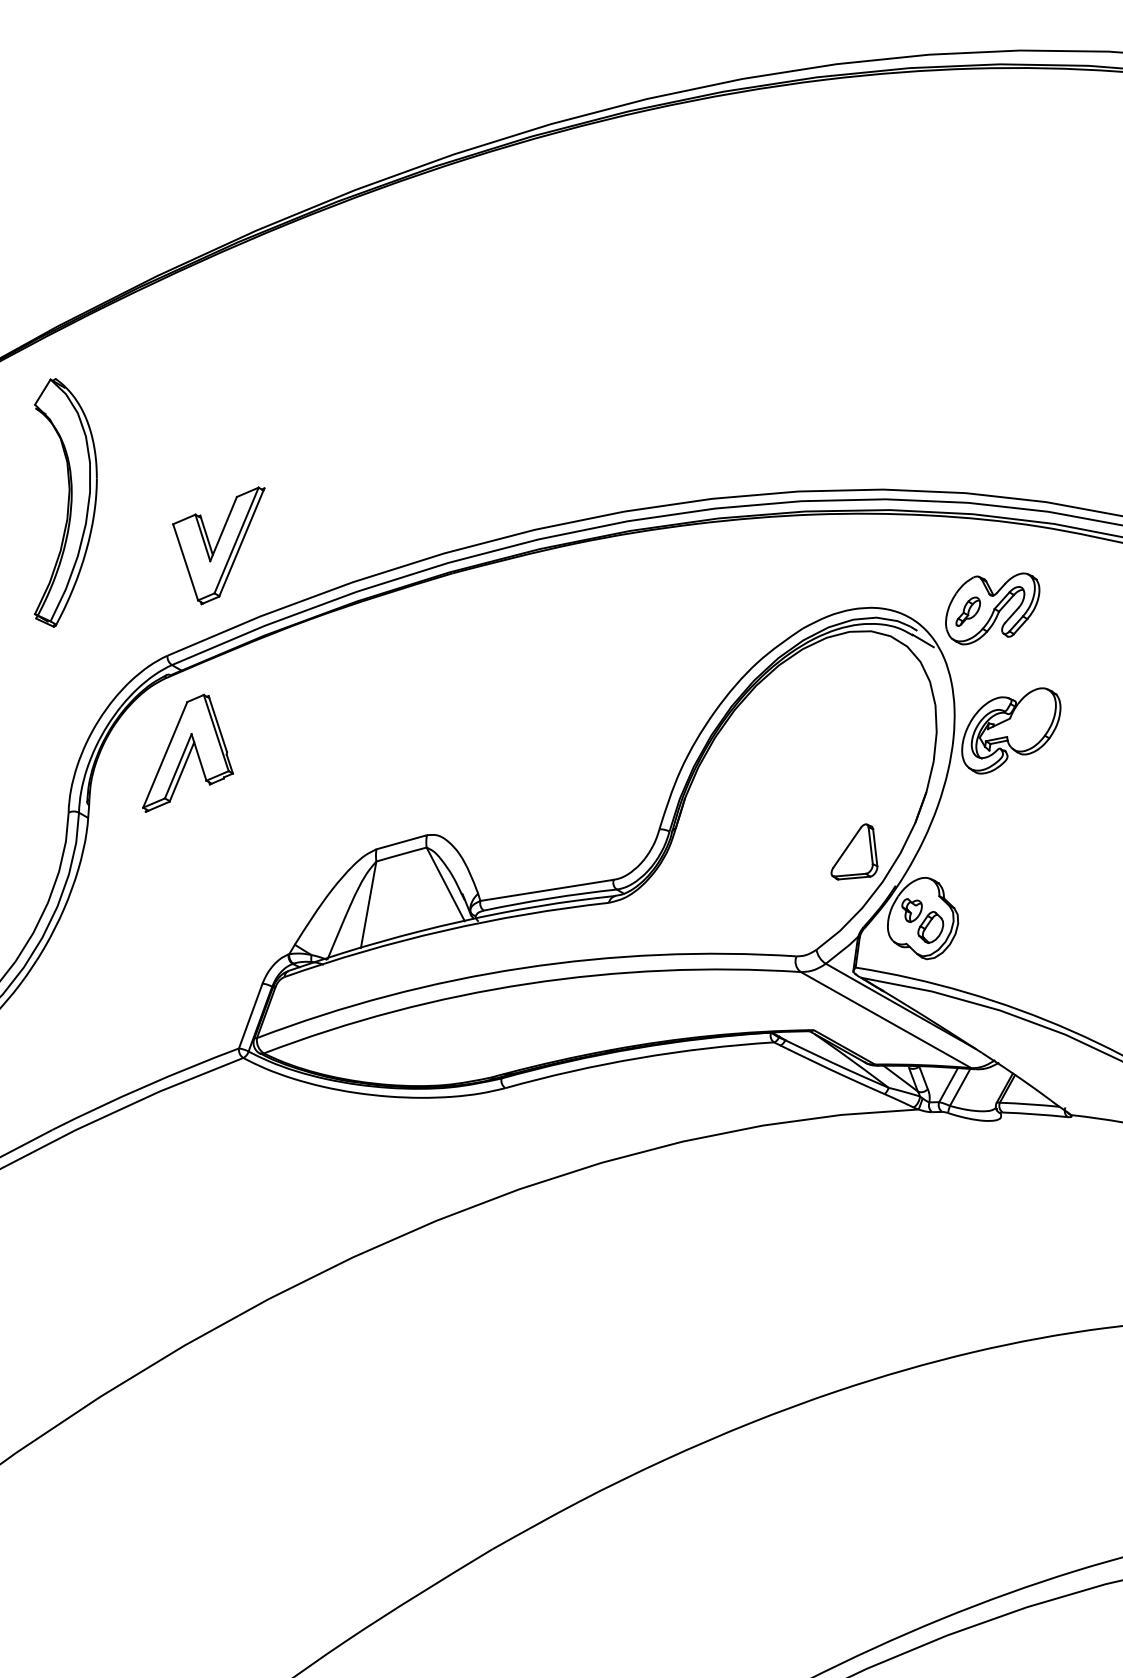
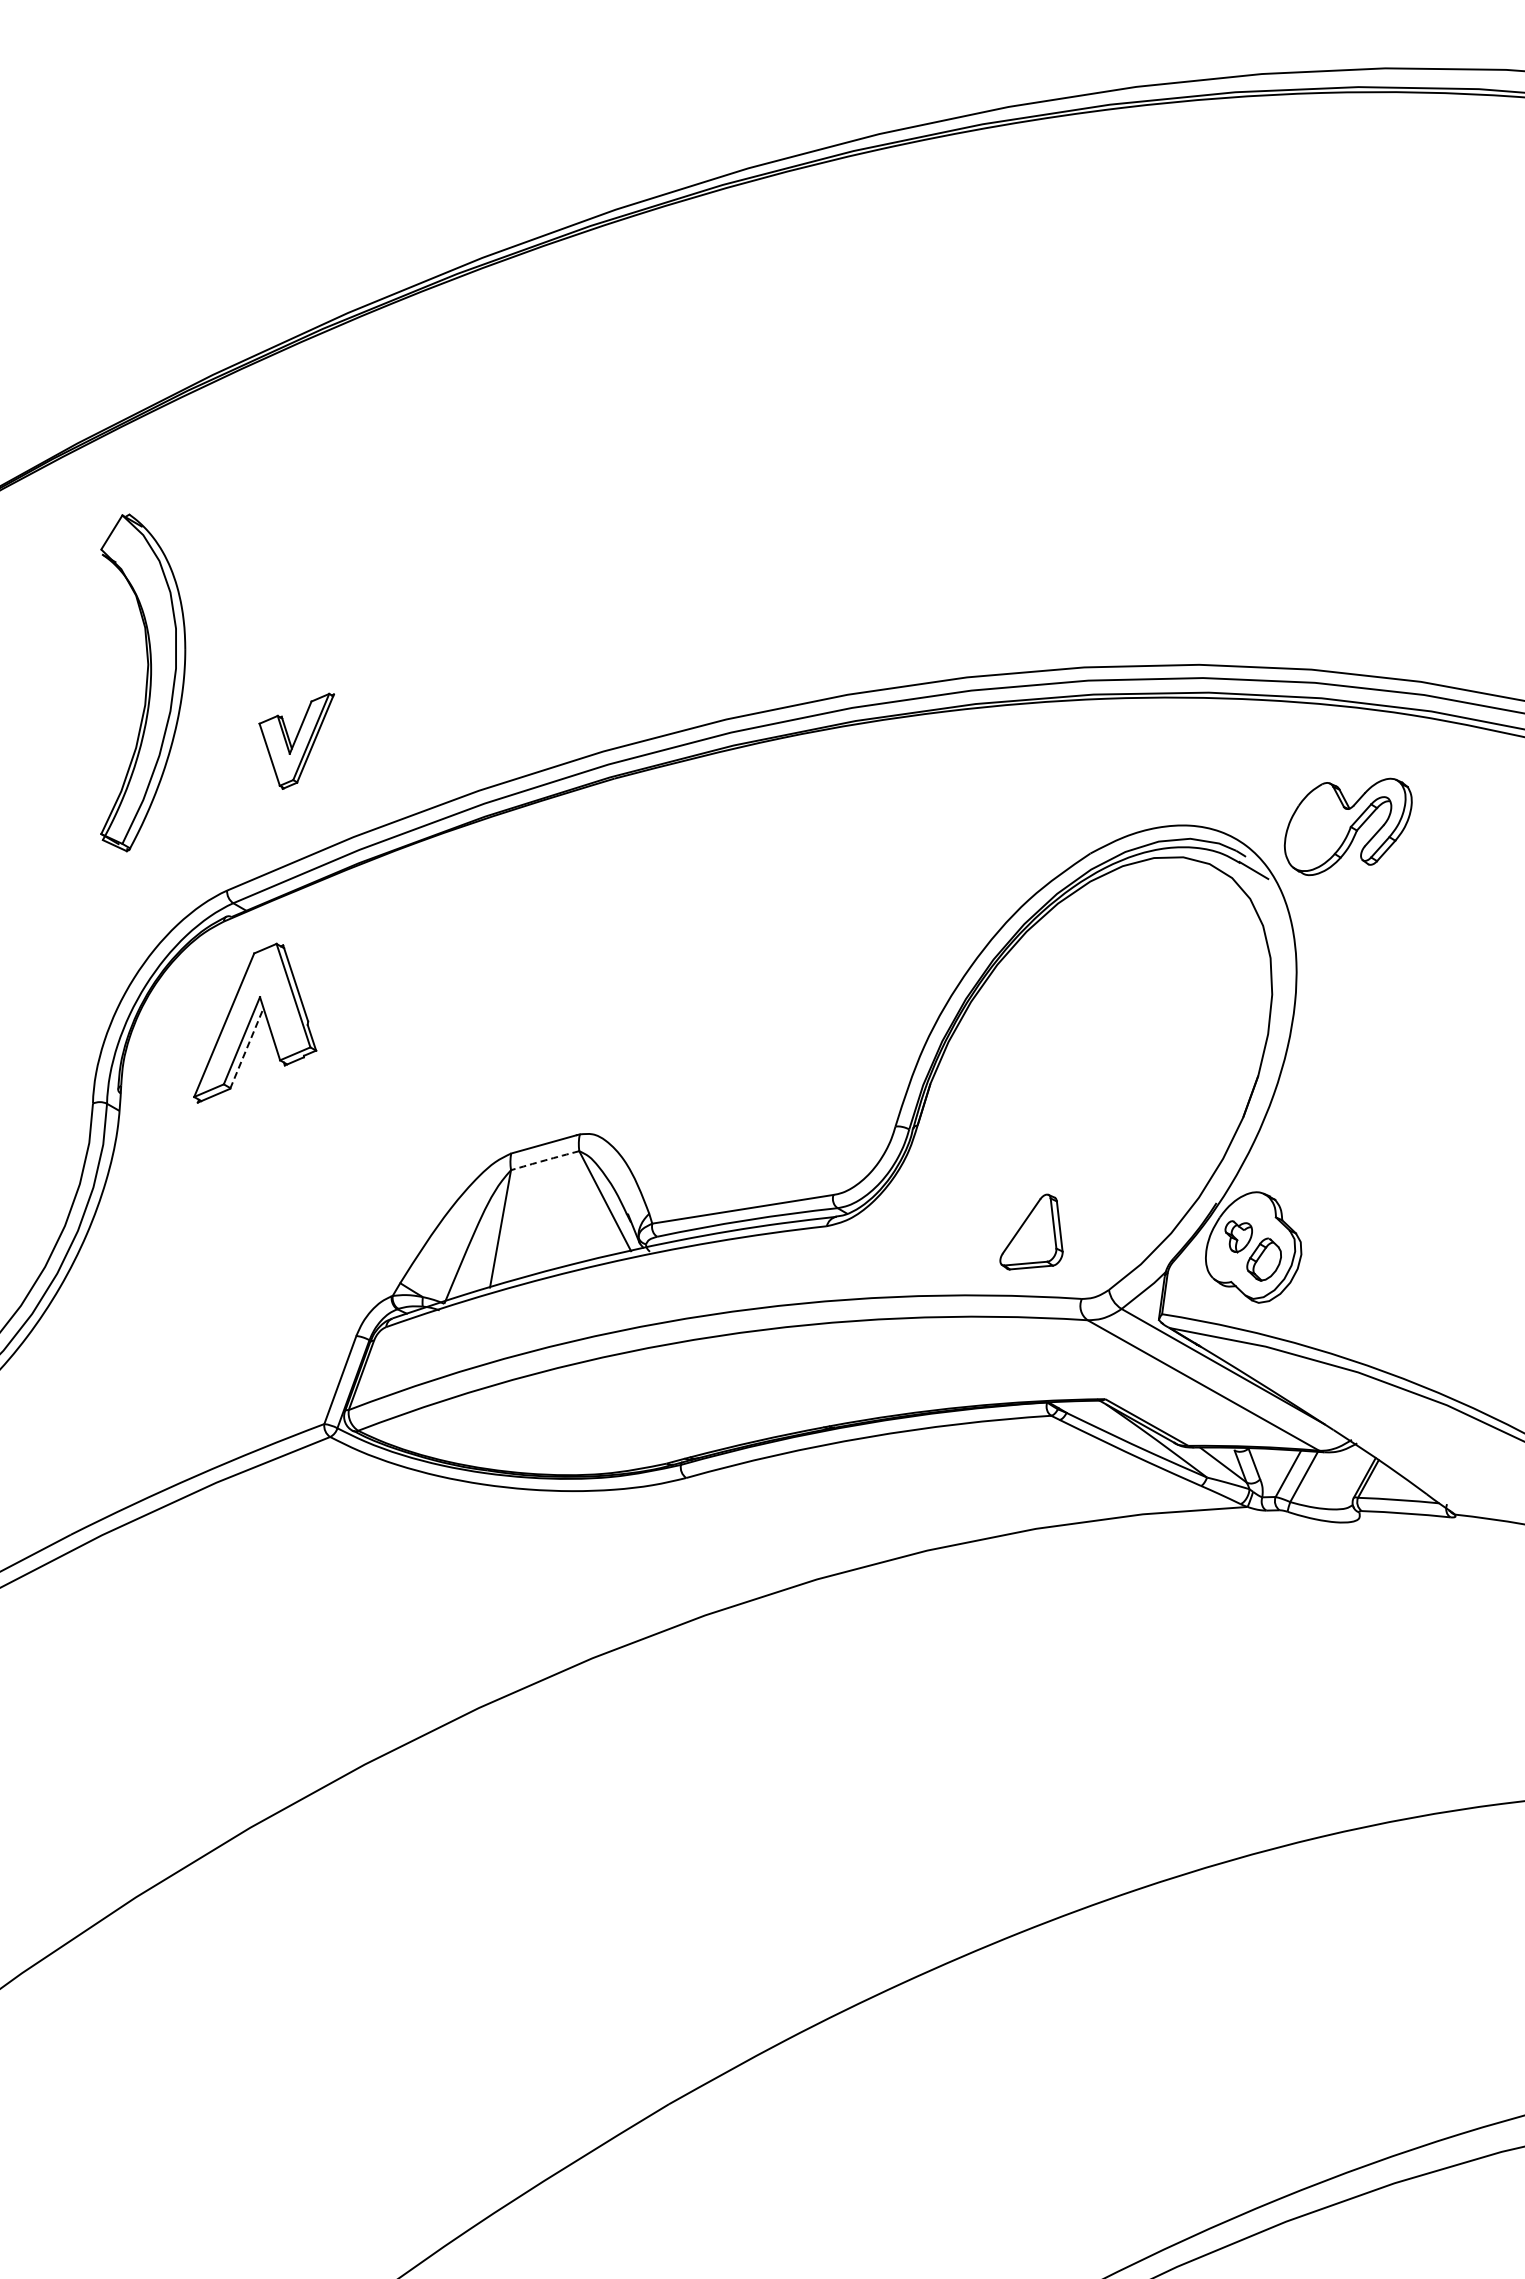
part: (66, 502) -> (143, 682), moved
part: (218, 546) -> (296, 741), size x0.6
part: (968, 611) -> (1315, 830), removed
part: (1011, 730) -> (1373, 992), removed
line: (181, 772) -> (246, 1048), solid -> dashed
part: (854, 851) -> (1031, 1231), moved
arc: (401, 854) -> (545, 1160), solid -> dashed

